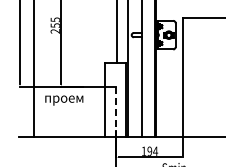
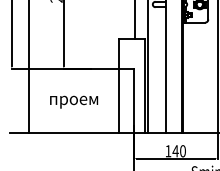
text: (64, 100) -> (74, 102), moved
line: (116, 112) -> (133, 102), dashed -> solid
text: (152, 150) -> (179, 150), 194 -> 140

